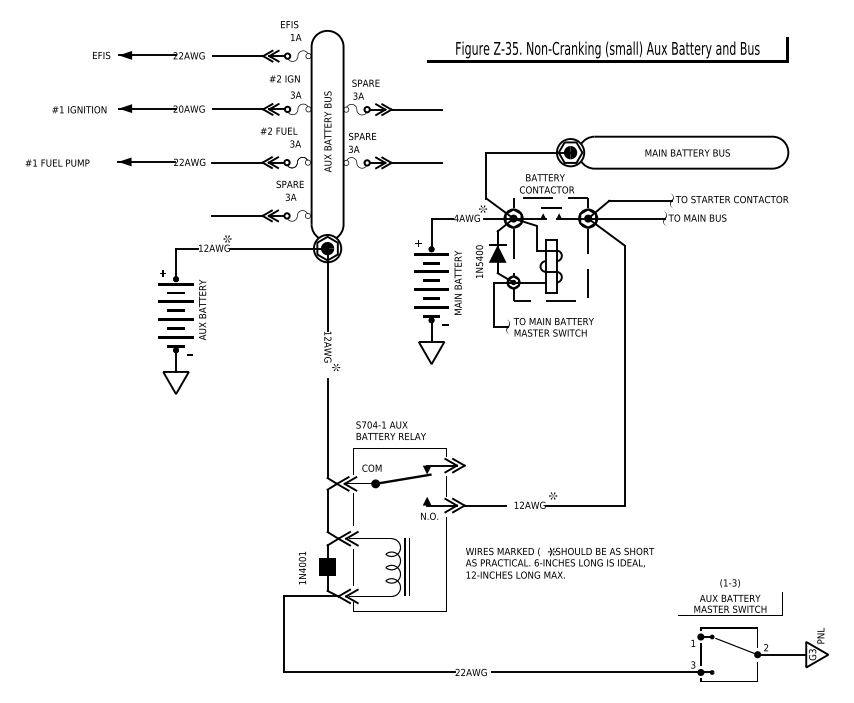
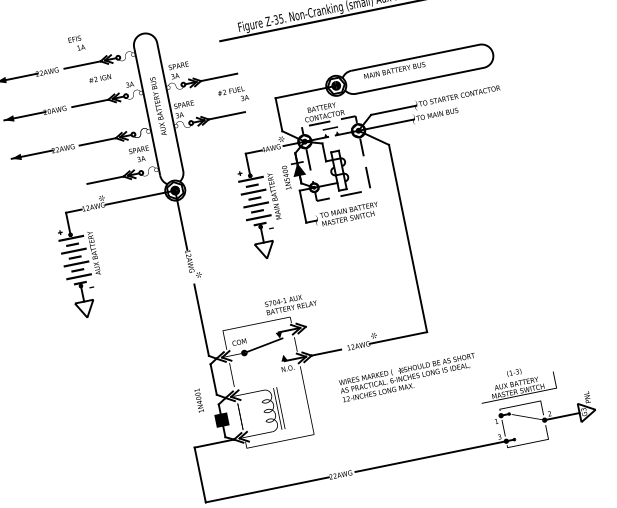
text: (291, 30) -> (76, 43), moved
text: (284, 78) -> (99, 78), moved
text: (280, 137) -> (233, 95), moved
text: (687, 152) -> (394, 70), moved
text: (390, 430) -> (290, 303), moved
text: (560, 562) -> (408, 377), moved
text: (302, 567) -> (199, 400), moved

